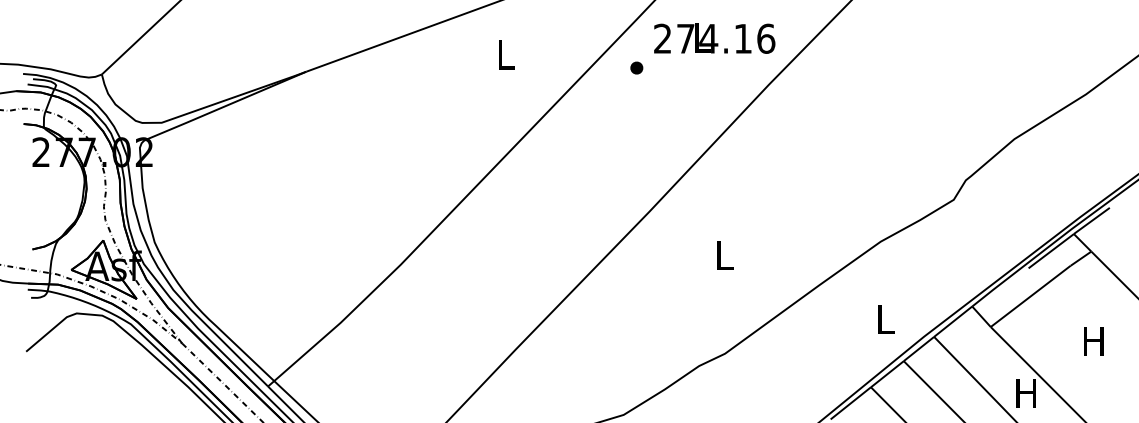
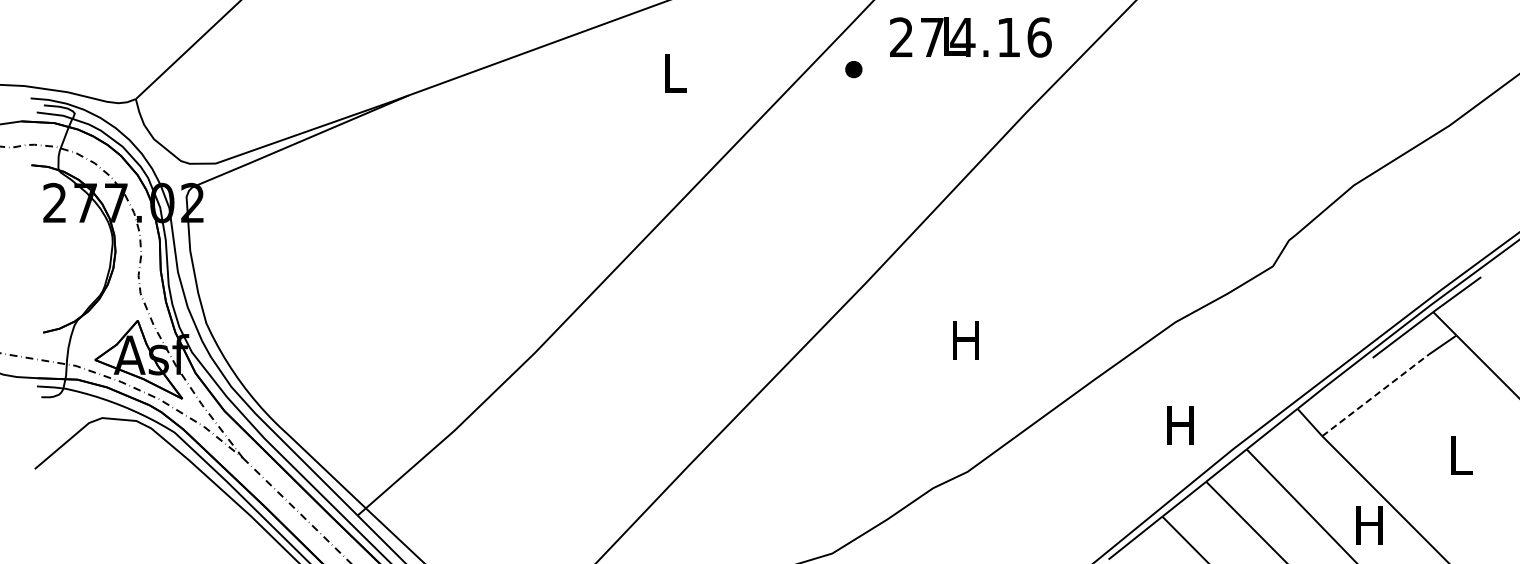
text: (714, 38) -> (970, 37), moved
part: (636, 68) -> (853, 69), moved
text: (723, 255) -> (965, 340), L -> H
line: (1031, 296) -> (1376, 395), solid -> dashed
text: (884, 319) -> (1180, 425), L -> H
text: (1093, 341) -> (1459, 455), H -> L

